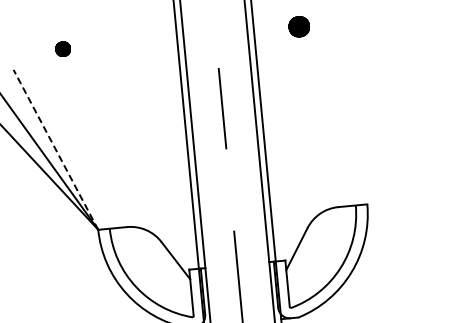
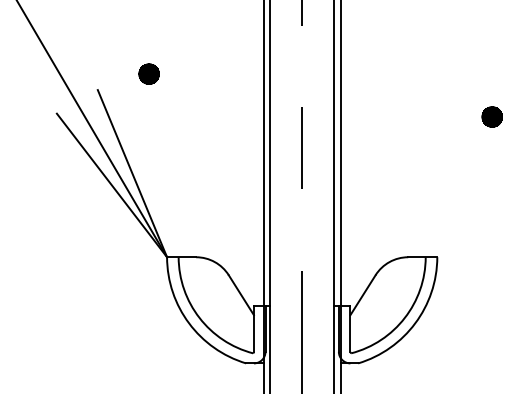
part: (298, 26) -> (491, 116), moved
part: (62, 48) -> (148, 73), size x1.43
line: (55, 149) -> (132, 173), dashed -> solid

